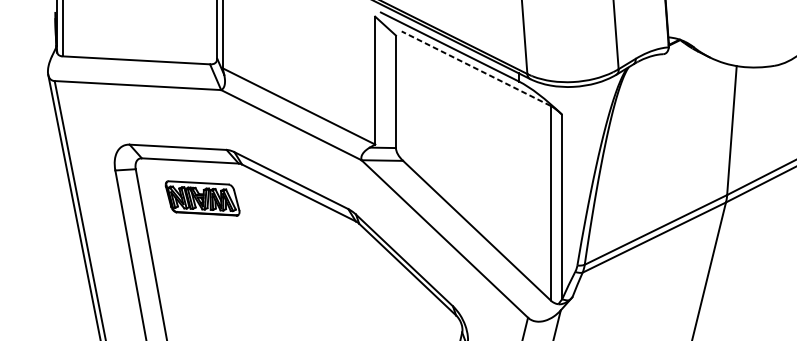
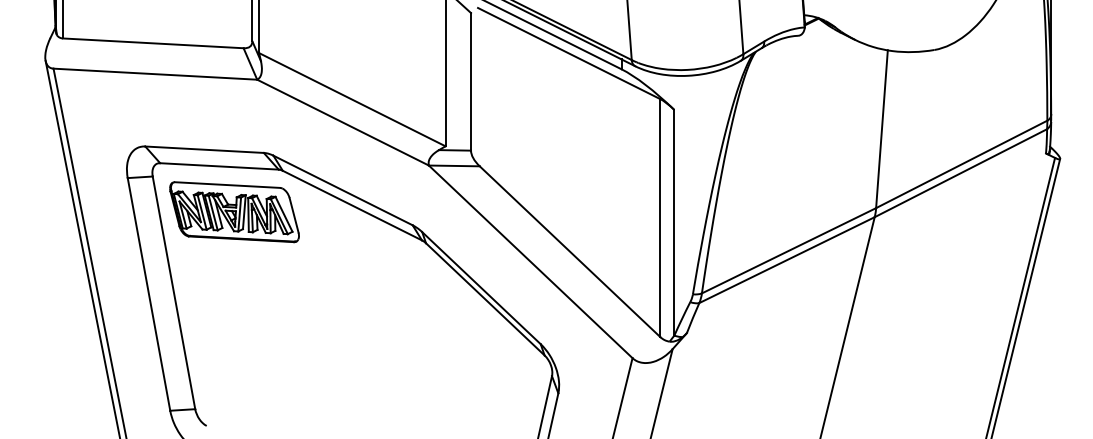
line: (476, 68) -> (569, 53), dashed -> solid
part: (202, 198) -> (234, 212), size x1.43

